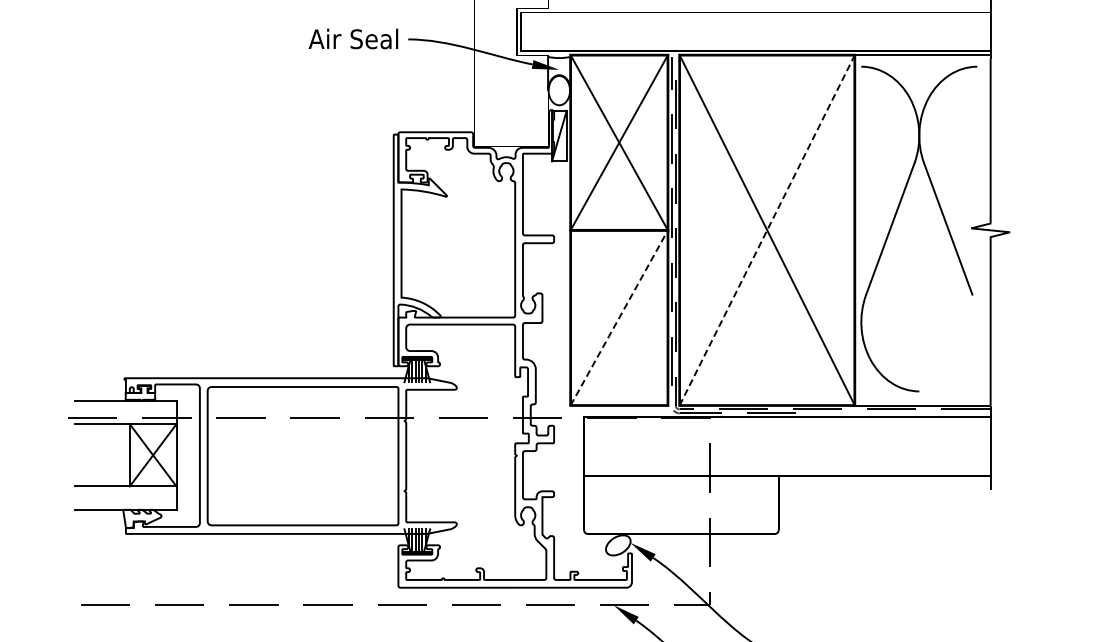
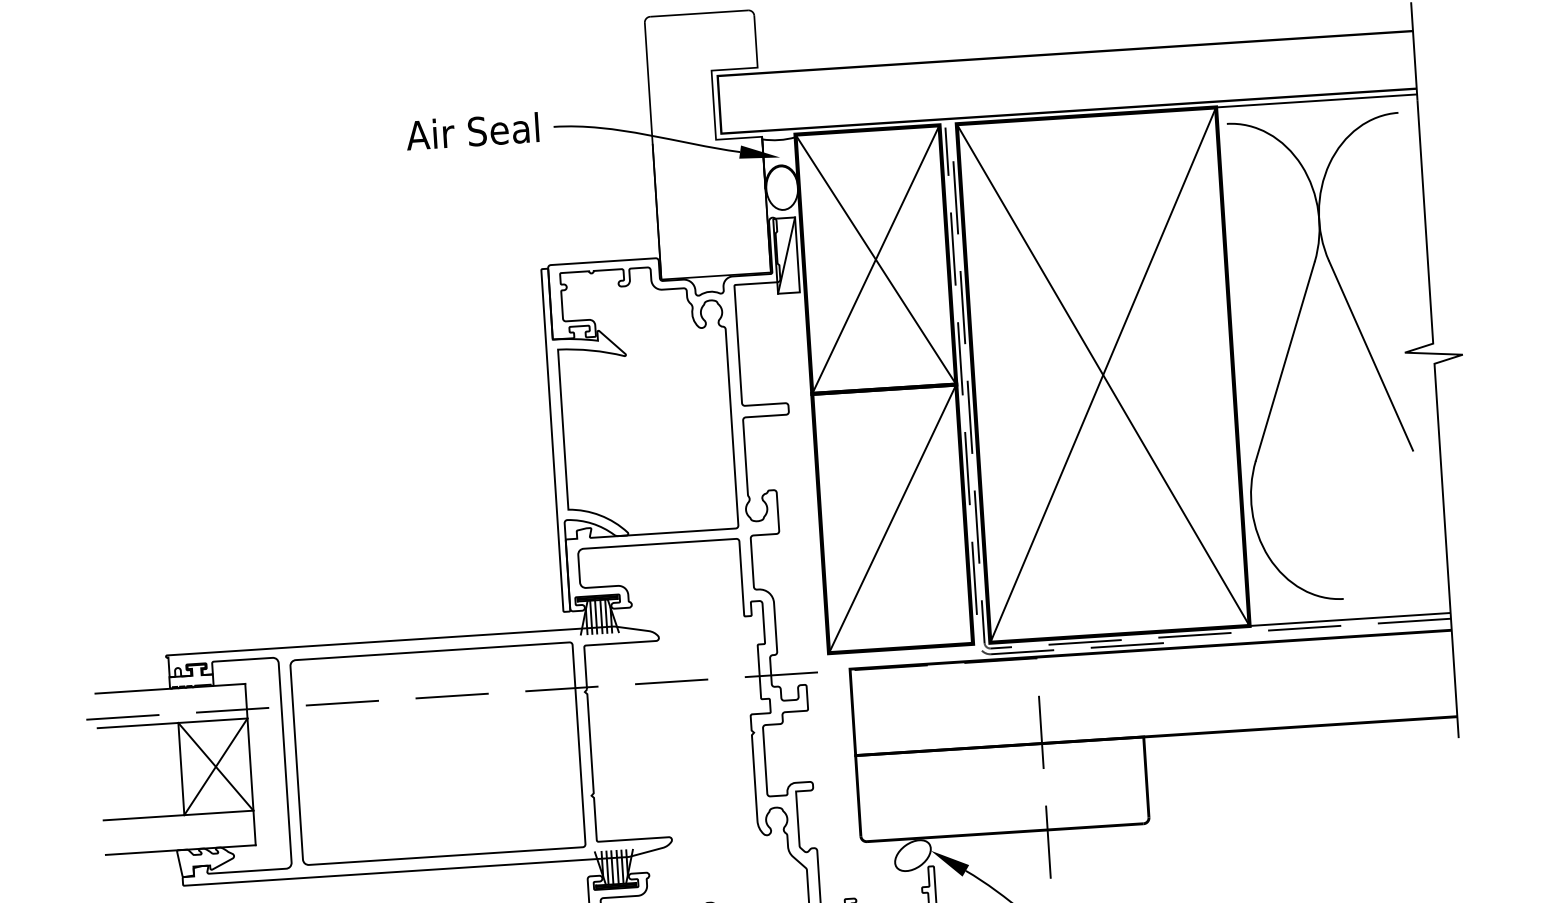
line: (767, 230) -> (1103, 375), dashed -> solid
line: (619, 317) -> (892, 518), dashed -> solid

